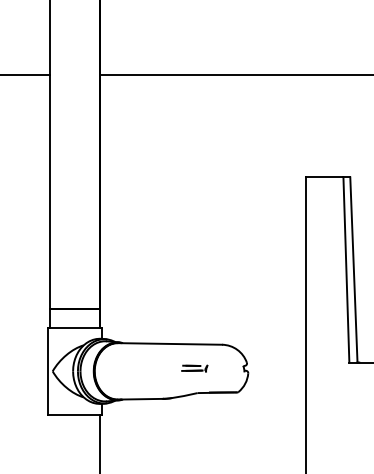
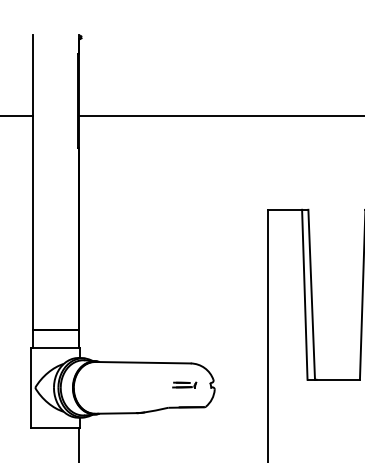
part: (194, 367) -> (184, 384), moved

